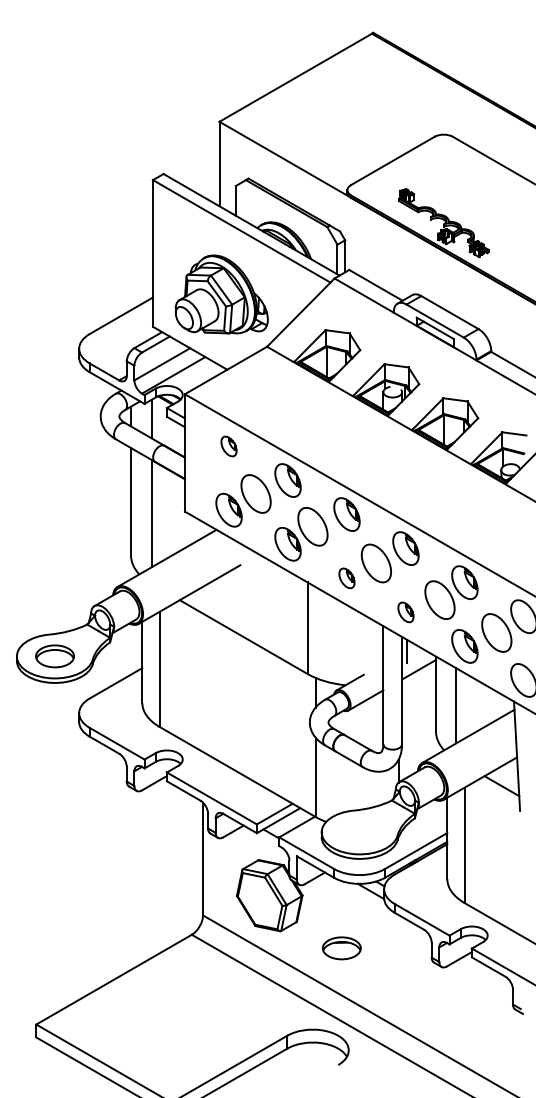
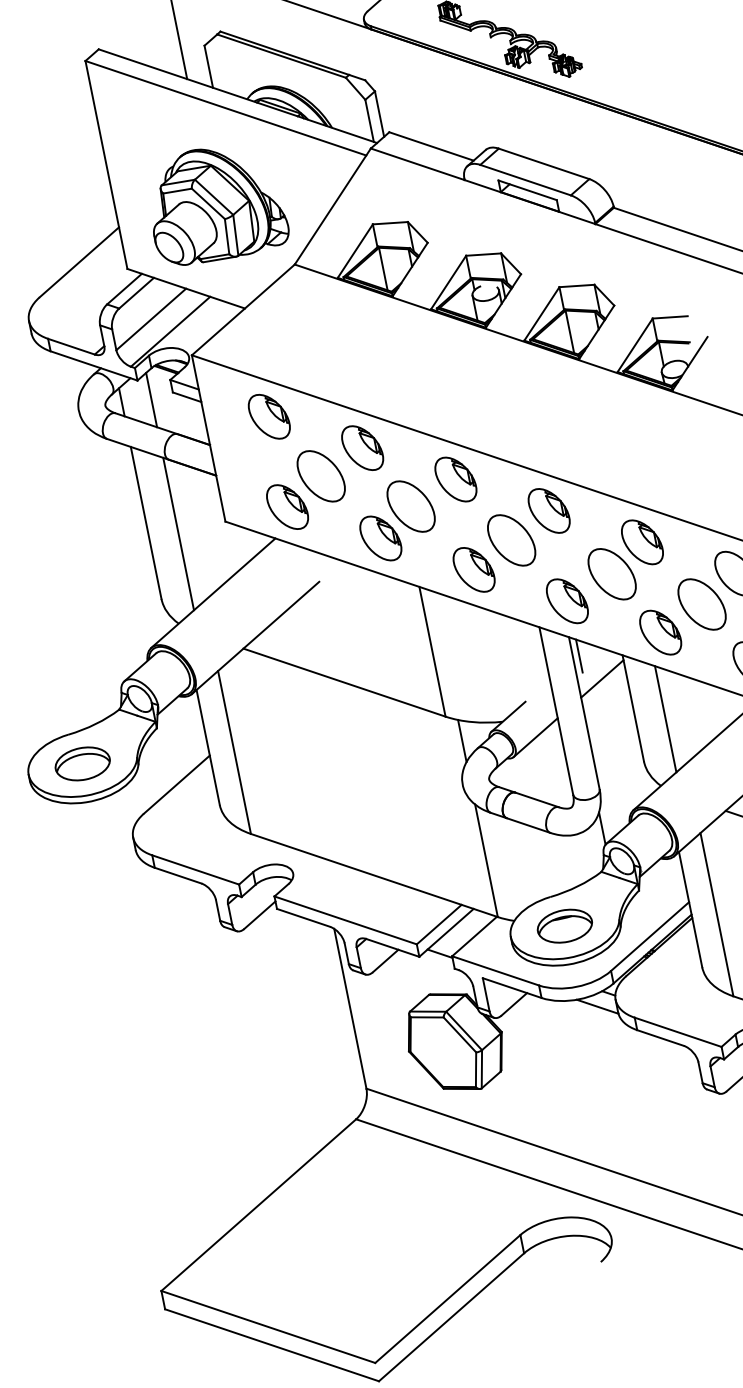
part: (228, 446) -> (268, 416), size x1.67
part: (346, 578) -> (473, 570), size x1.67
part: (405, 612) -> (566, 601), size x1.67
part: (341, 948) -> (564, 926), moved

